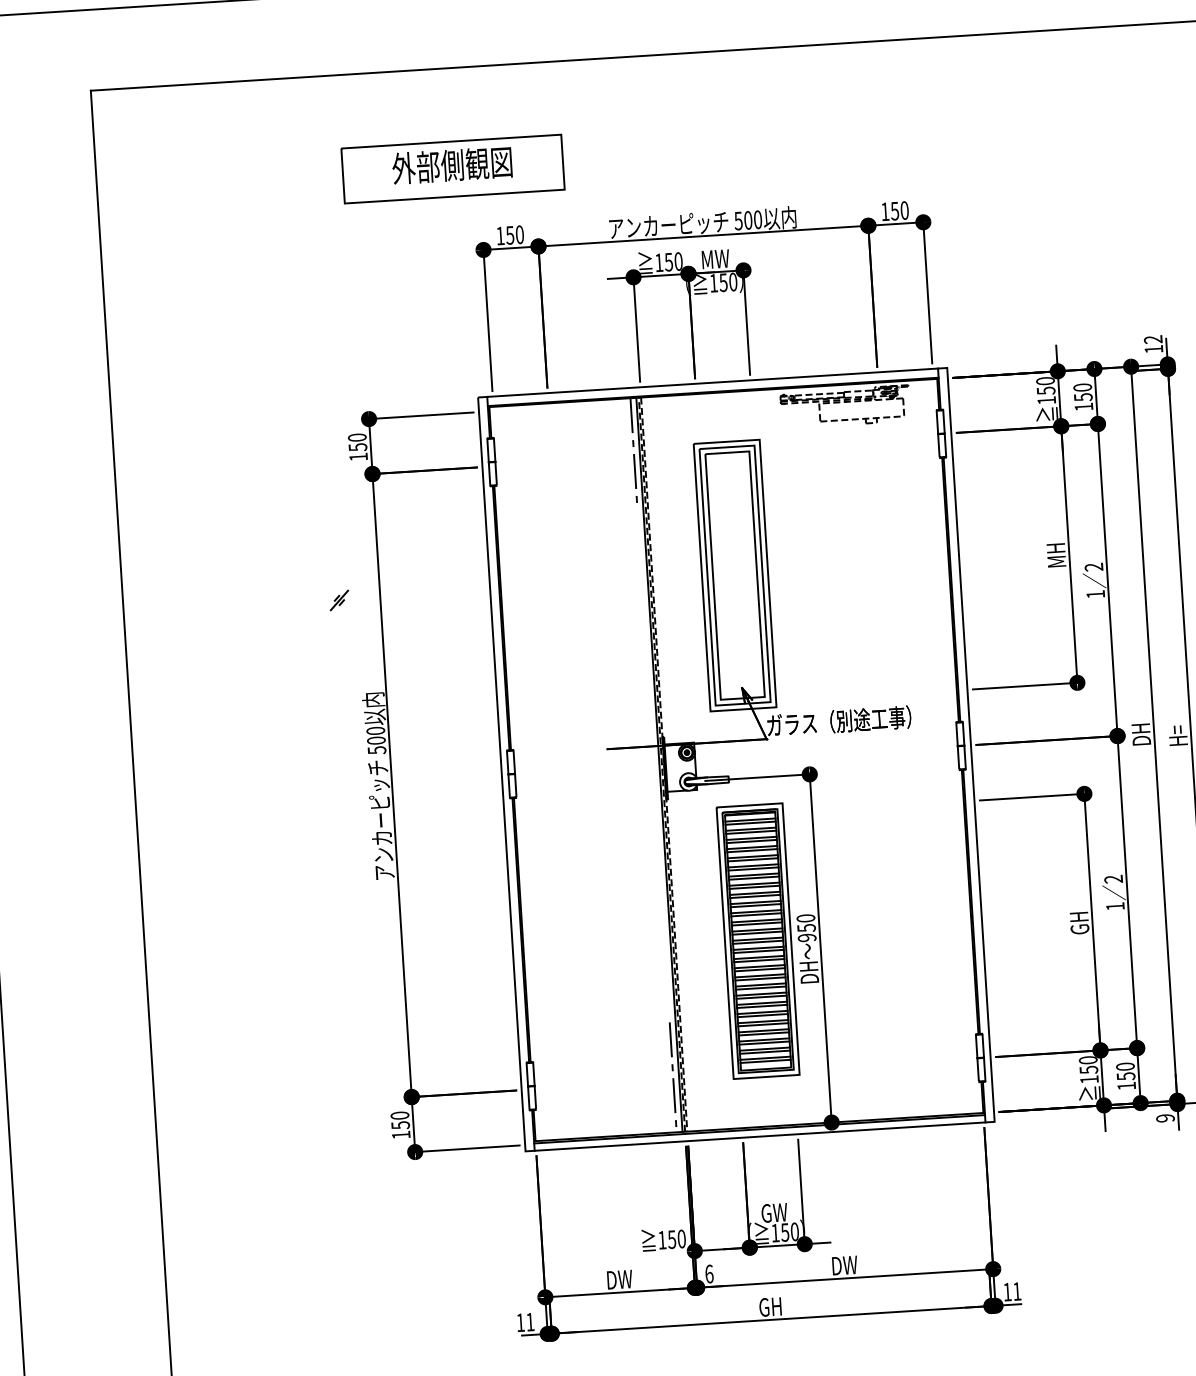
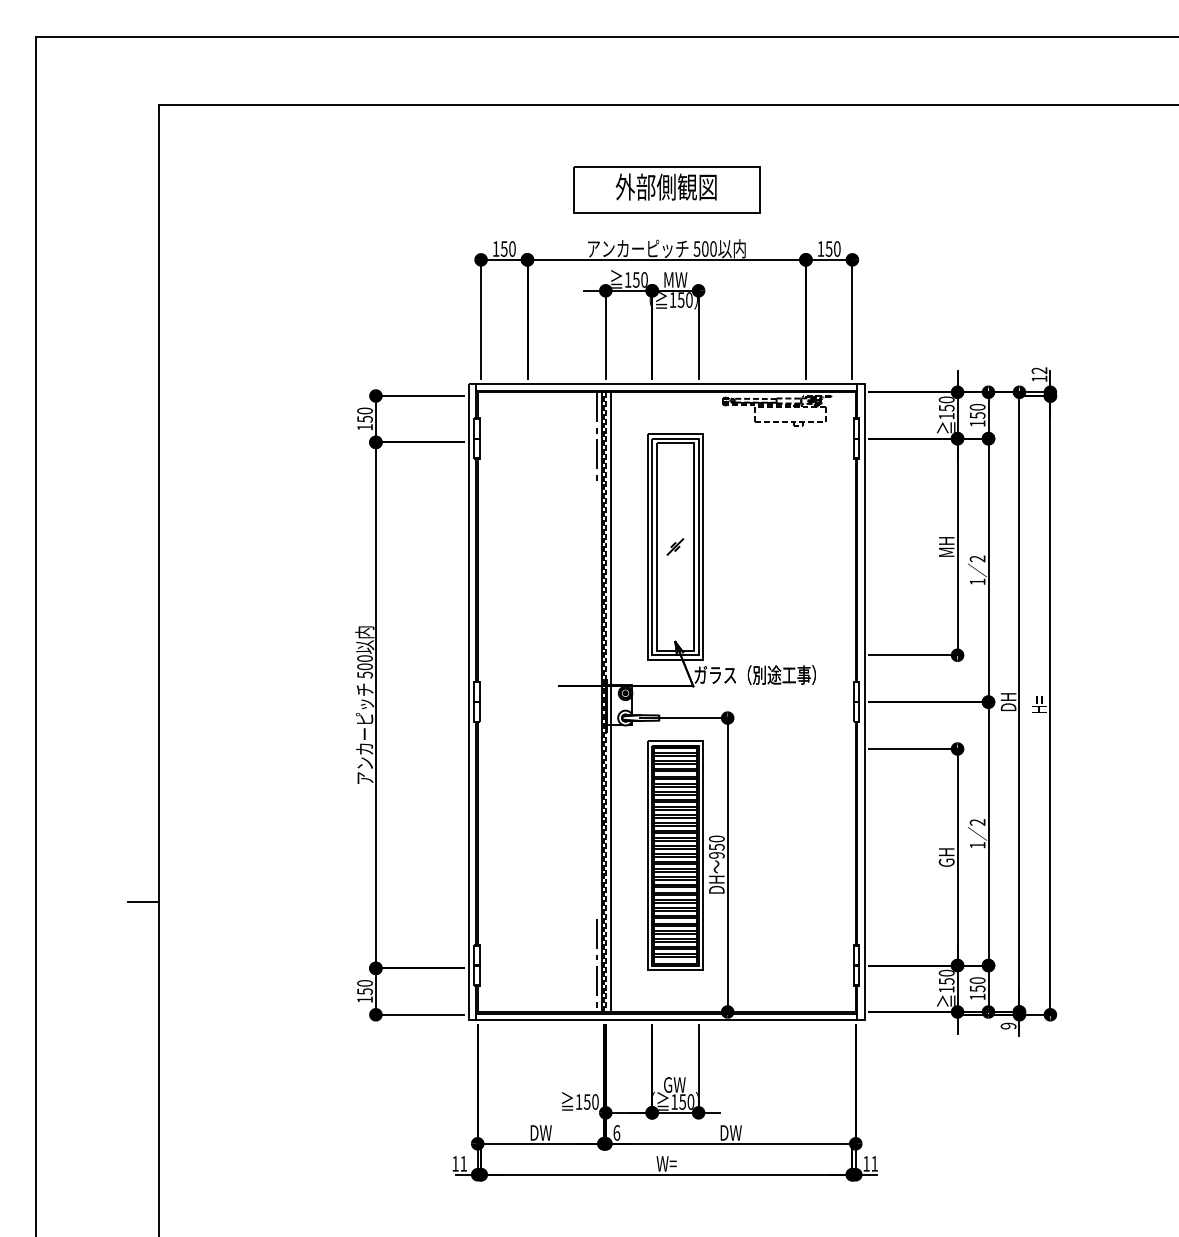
part: (452, 168) -> (666, 189), moved
part: (339, 599) -> (675, 546), moved
line: (670, 764) -> (611, 702), added
line: (131, 1035) -> (143, 901), added
text: (770, 1306) -> (666, 1163), GH -> W=

